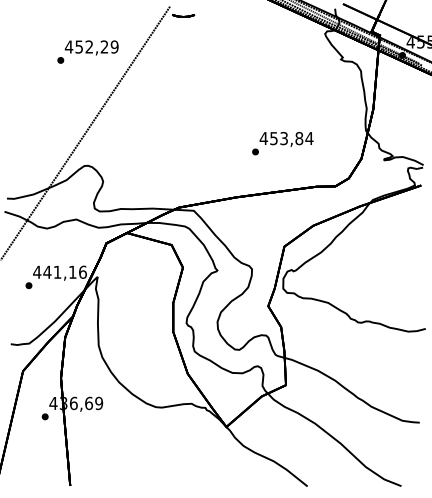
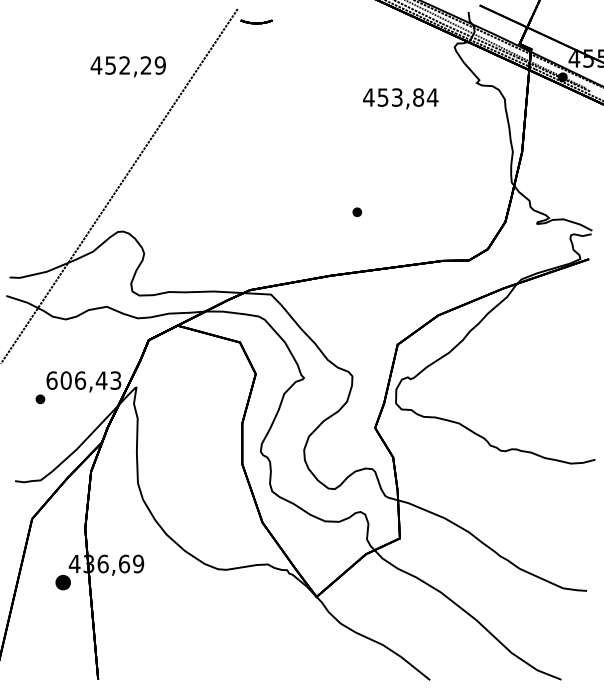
part: (60, 59) -> (84, 83), removed
text: (286, 139) -> (400, 98), moved
text: (59, 272) -> (83, 380), 441,16 -> 606,43
part: (44, 416) -> (62, 582), size x1.6

